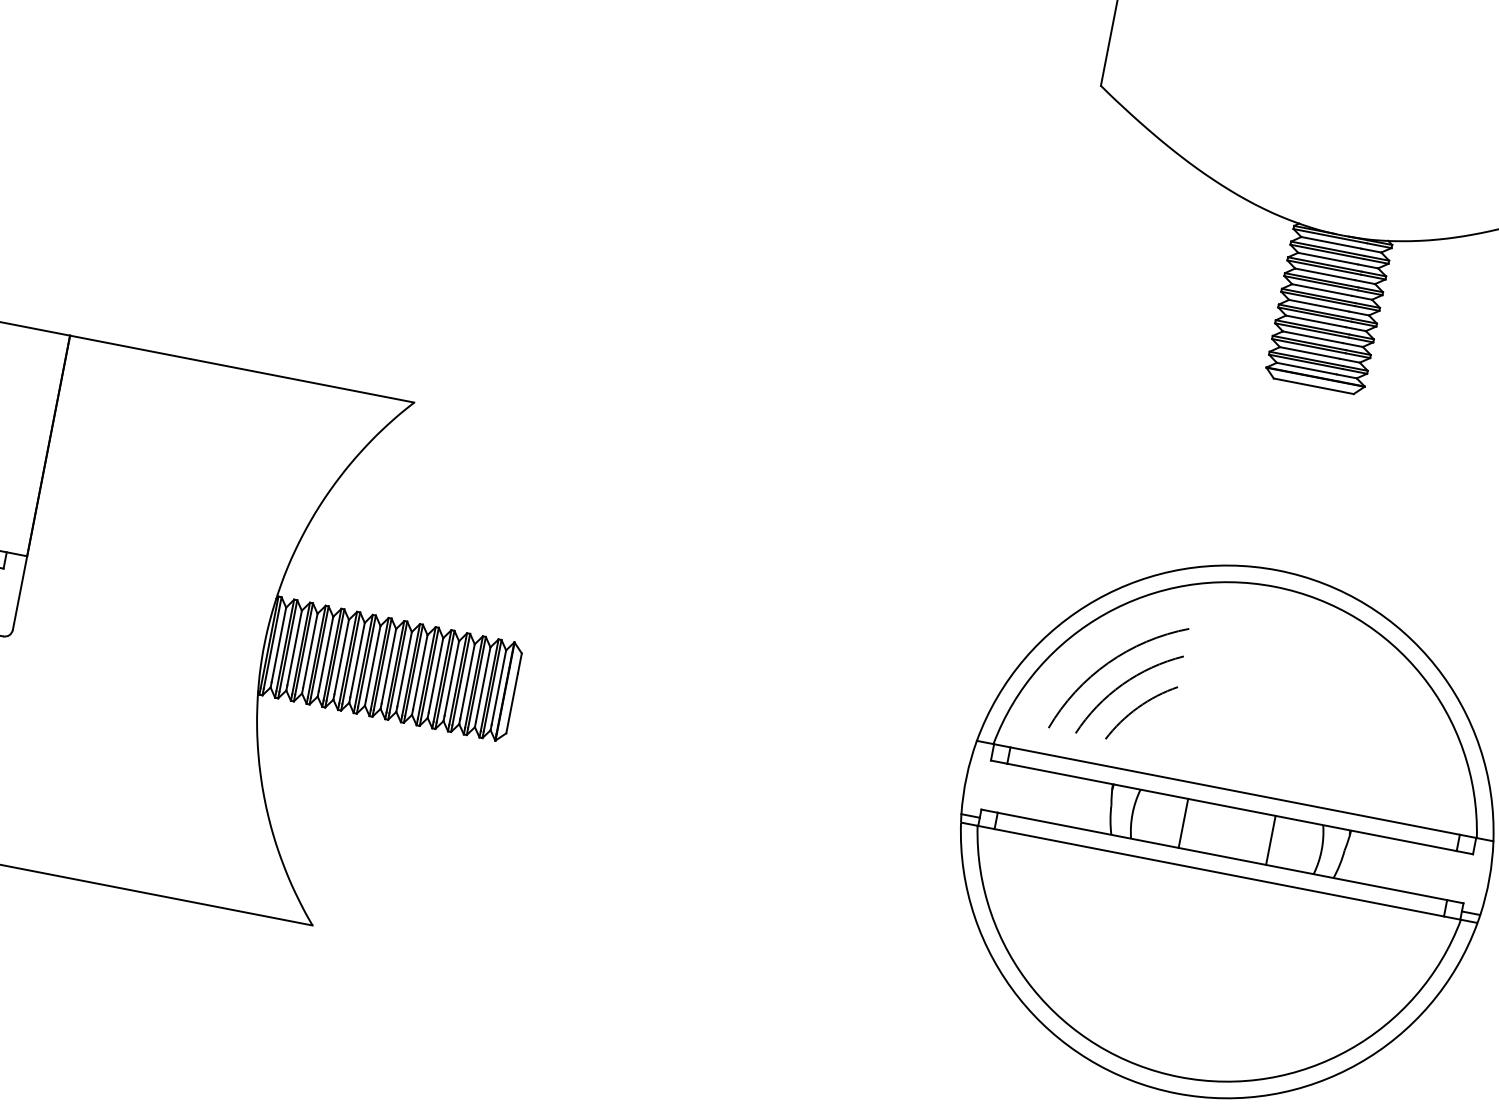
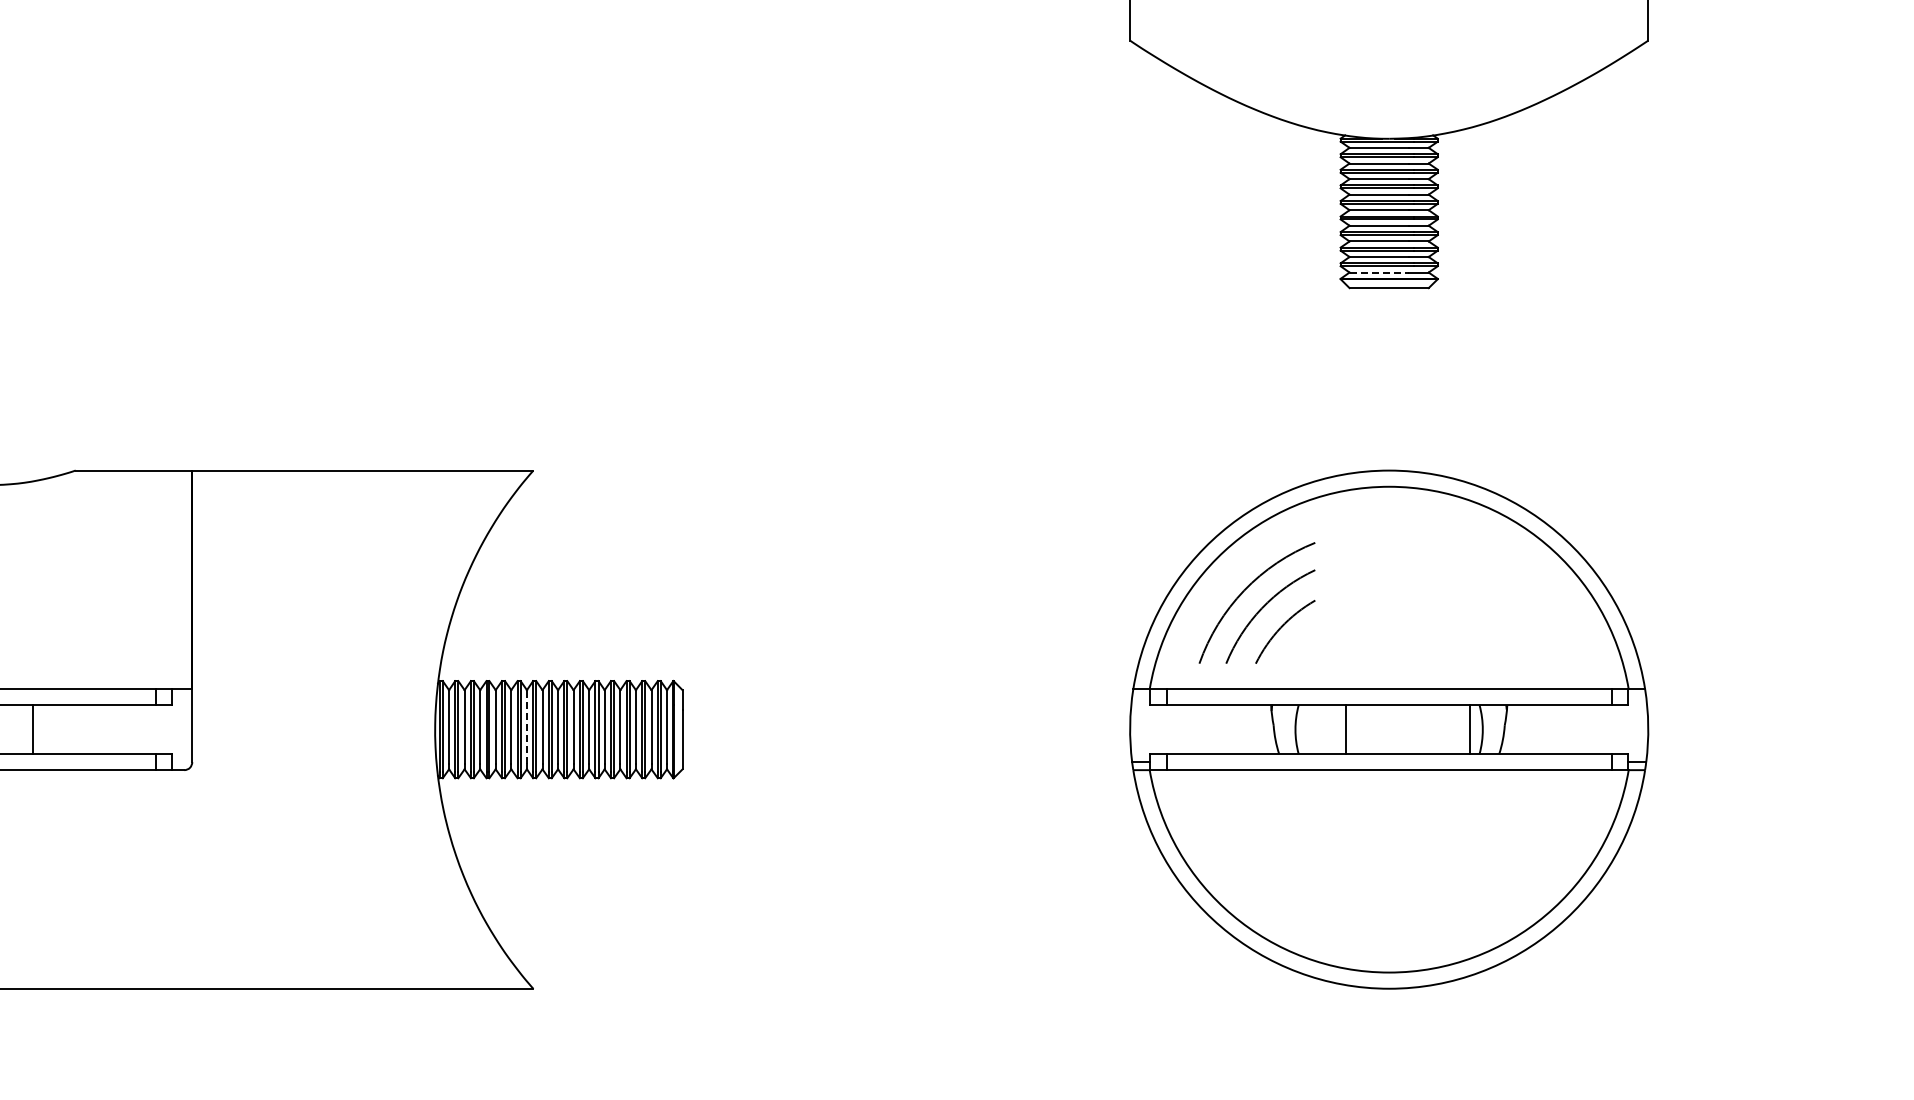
line: (1307, 368) -> (1379, 272), solid -> dashed
line: (356, 660) -> (526, 727), solid -> dashed
line: (1270, 840) -> (1470, 729), moved

